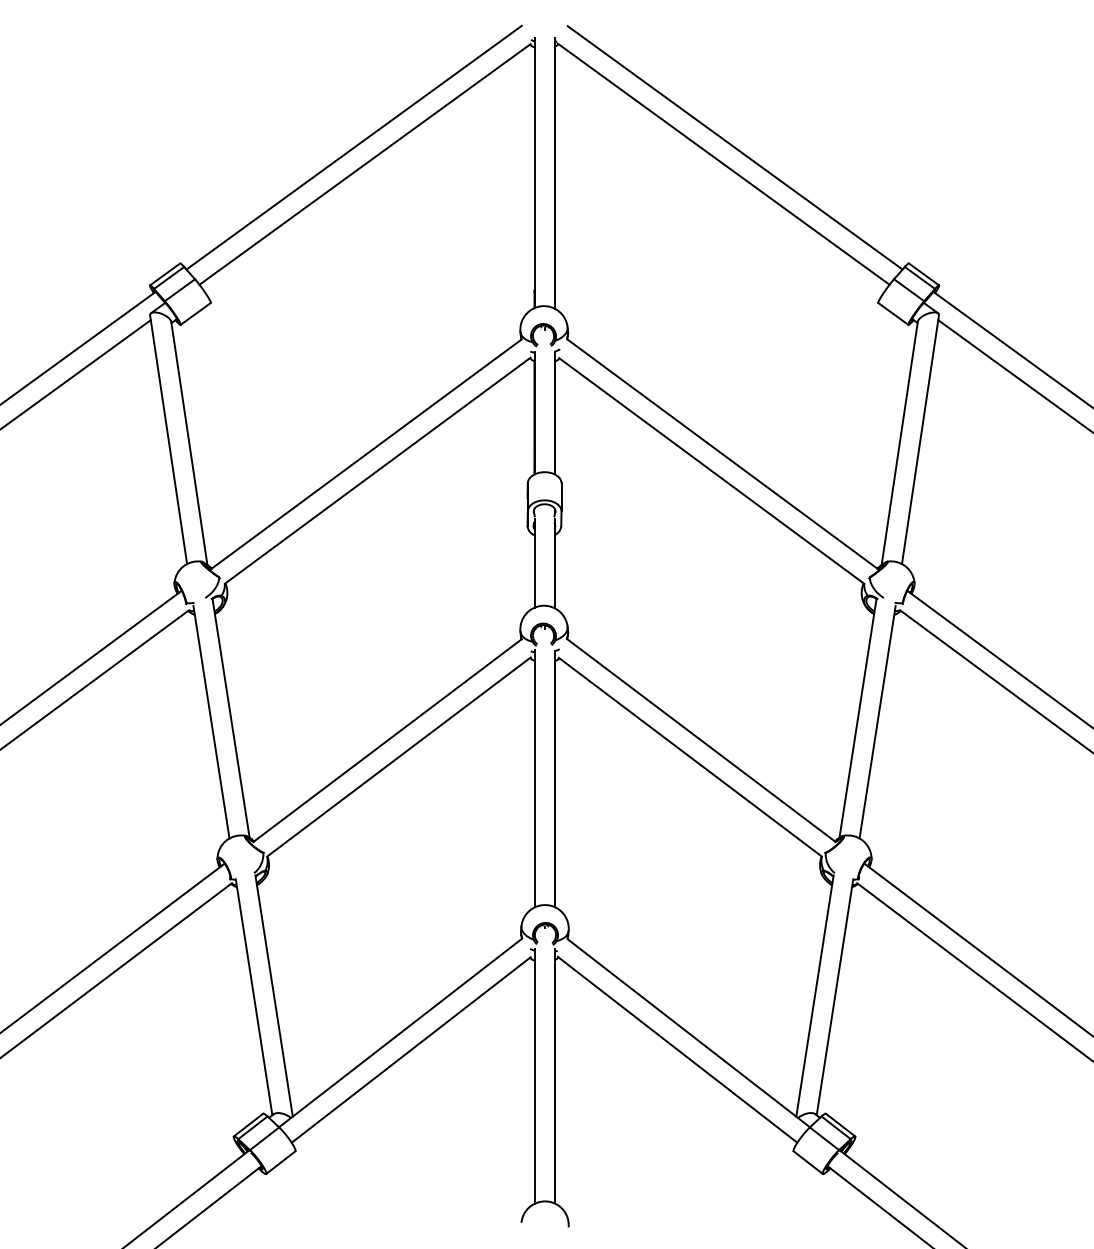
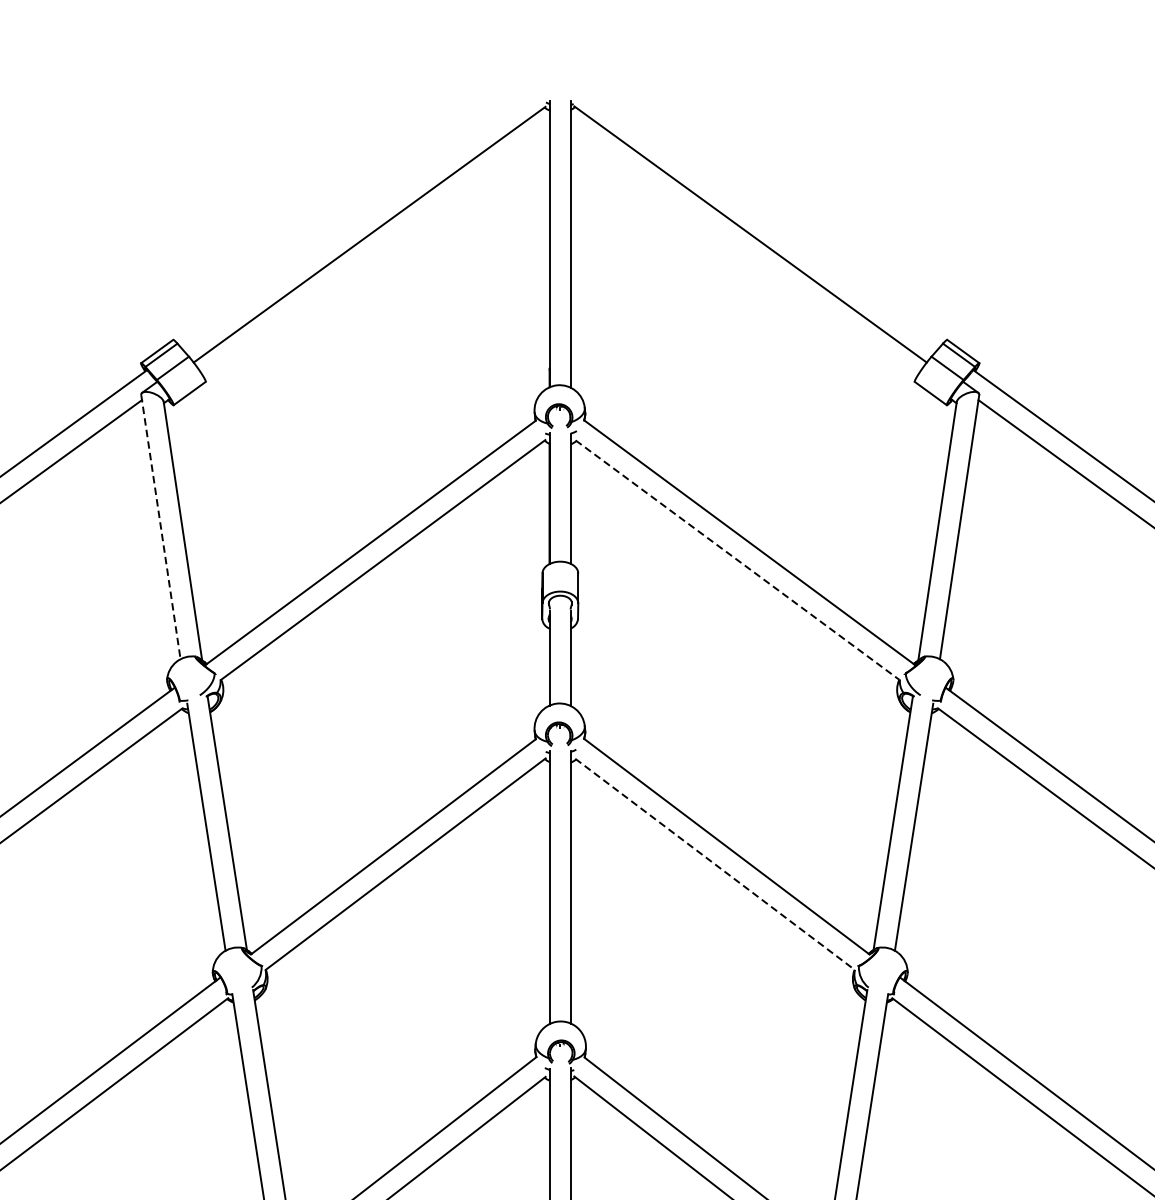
line: (353, 147) -> (357, 216), removed
line: (734, 147) -> (762, 216), removed
line: (168, 439) -> (160, 526), solid -> dashed
line: (711, 471) -> (737, 560), solid -> dashed
line: (690, 757) -> (715, 864), solid -> dashed

